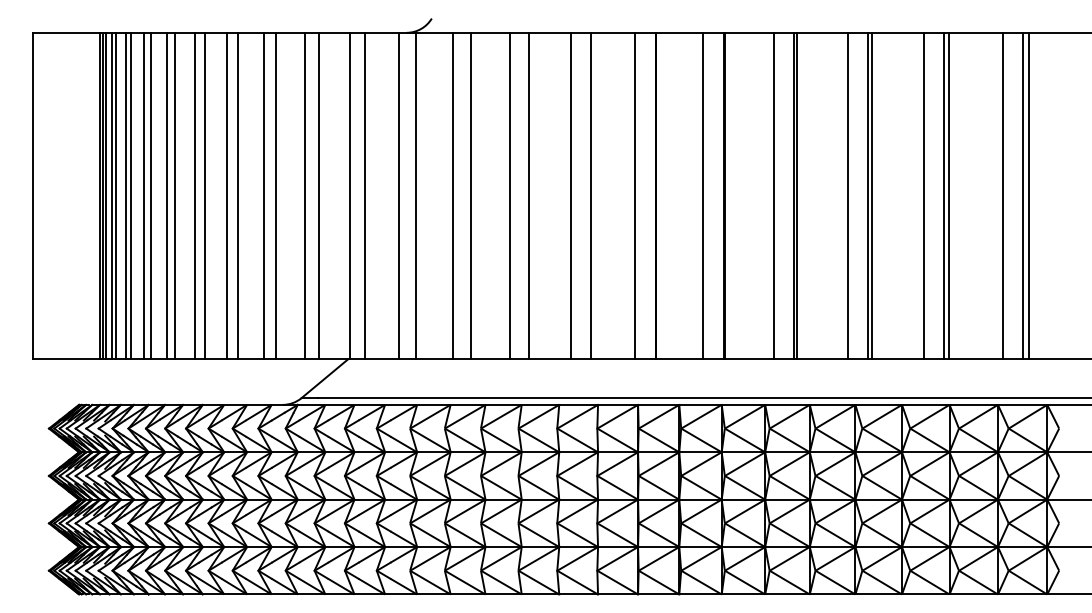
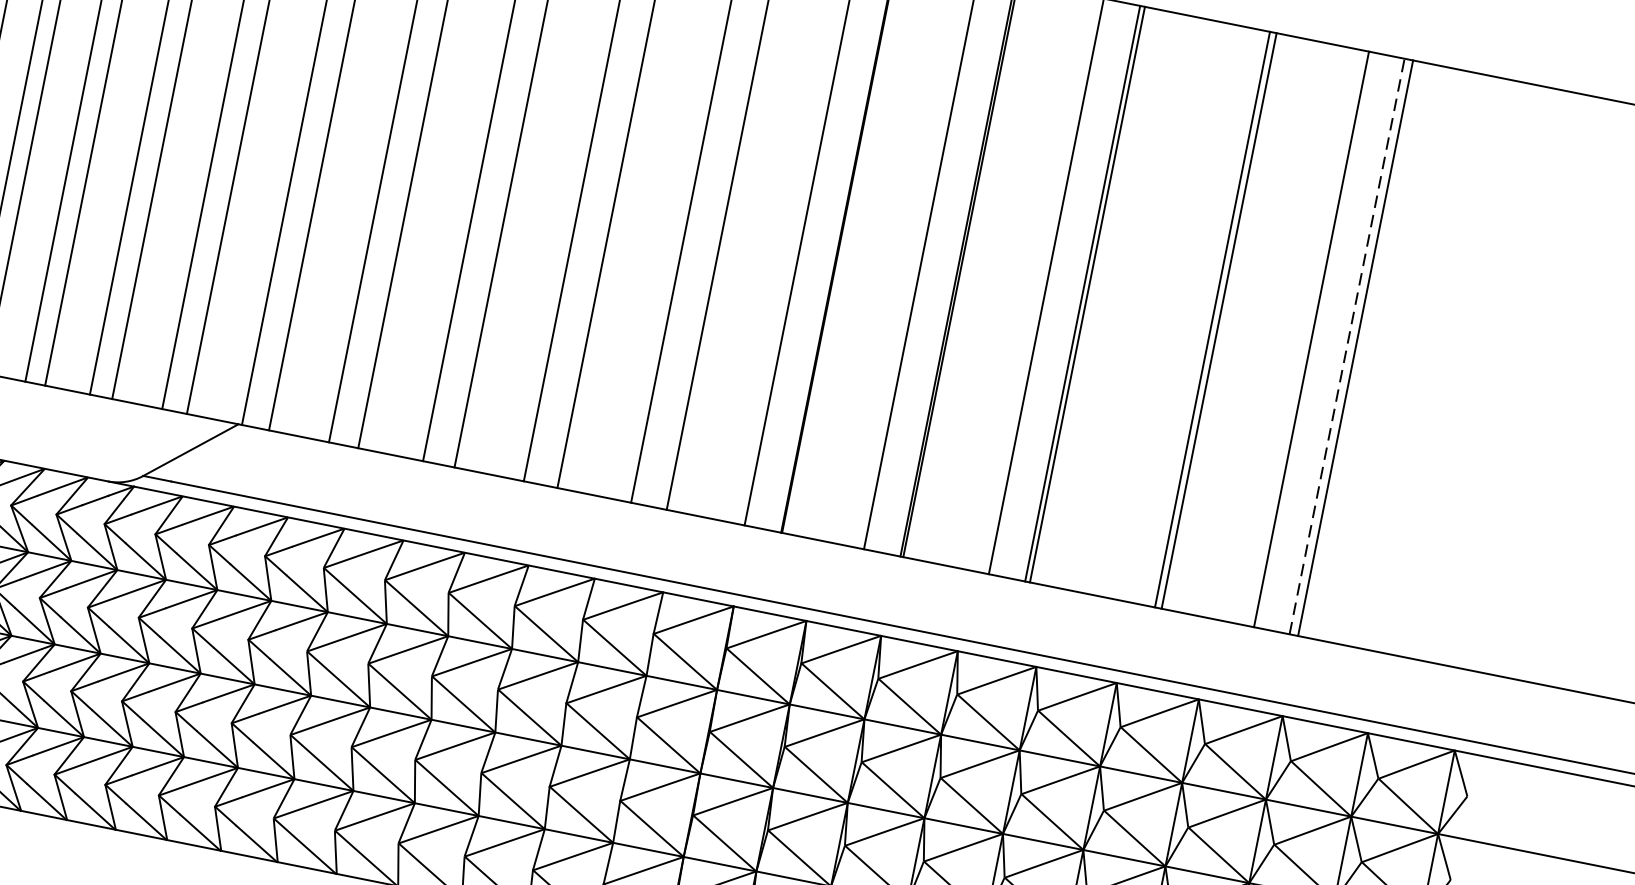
line: (847, 195) -> (1176, 311), removed
line: (944, 195) -> (1347, 345), solid -> dashed
line: (1003, 195) -> (1451, 366), removed
line: (1023, 195) -> (1486, 373), removed
line: (1029, 195) -> (1497, 375), removed

